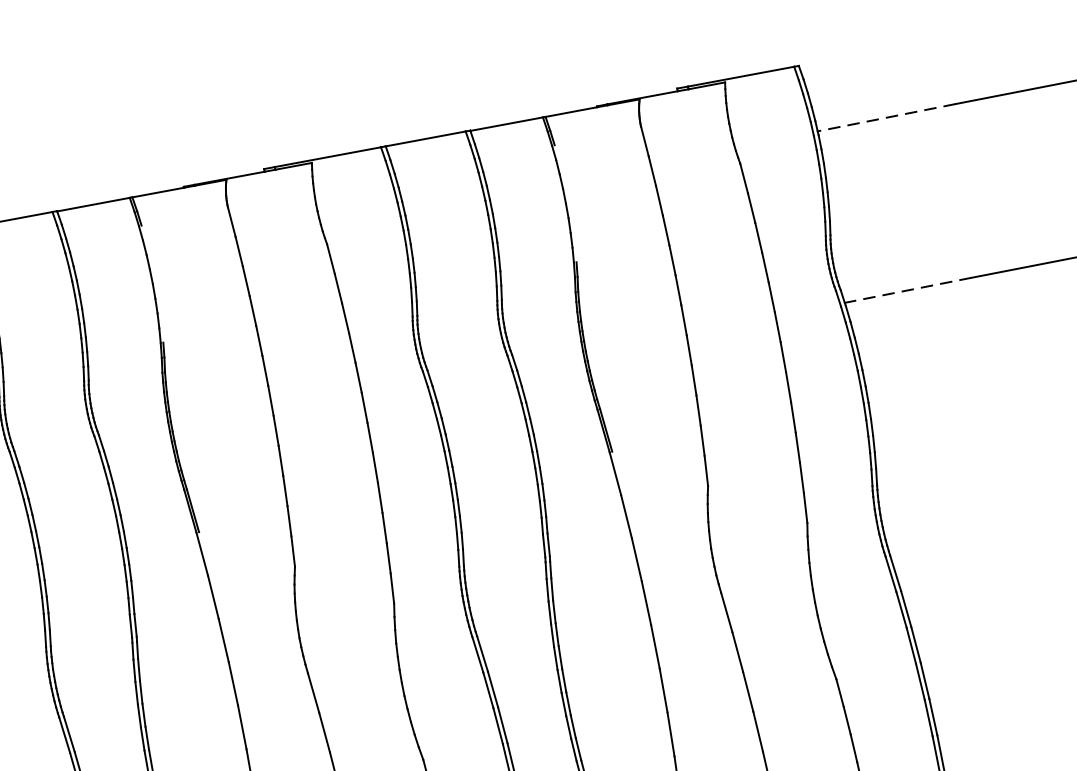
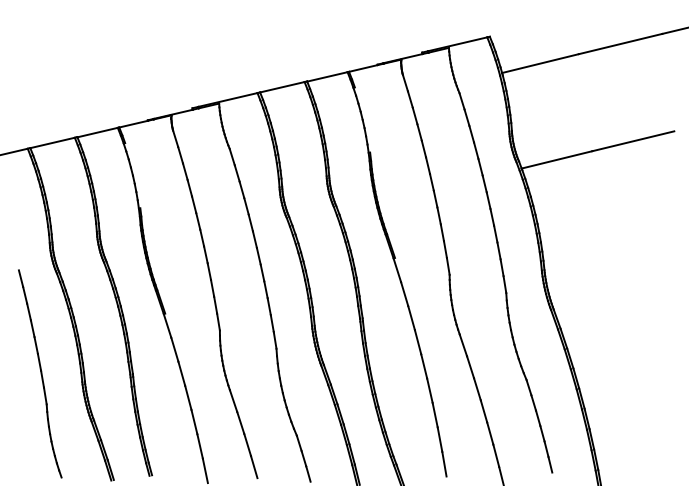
line: (886, 117) -> (540, 63), dashed -> solid
line: (907, 291) -> (556, 160), dashed -> solid

